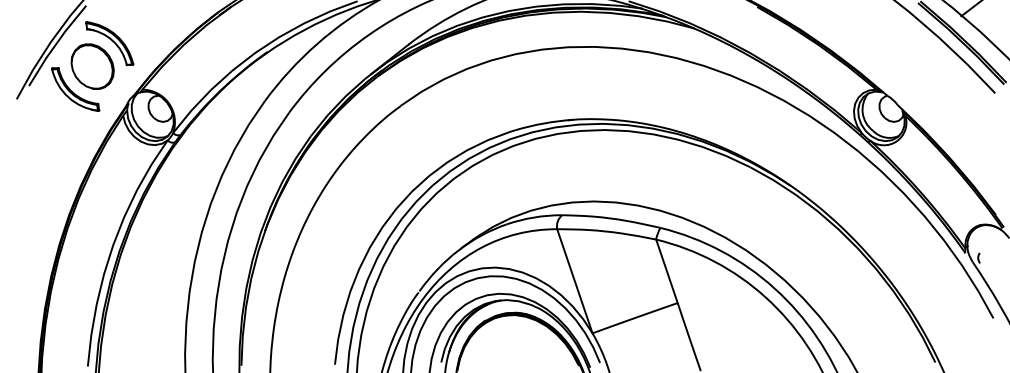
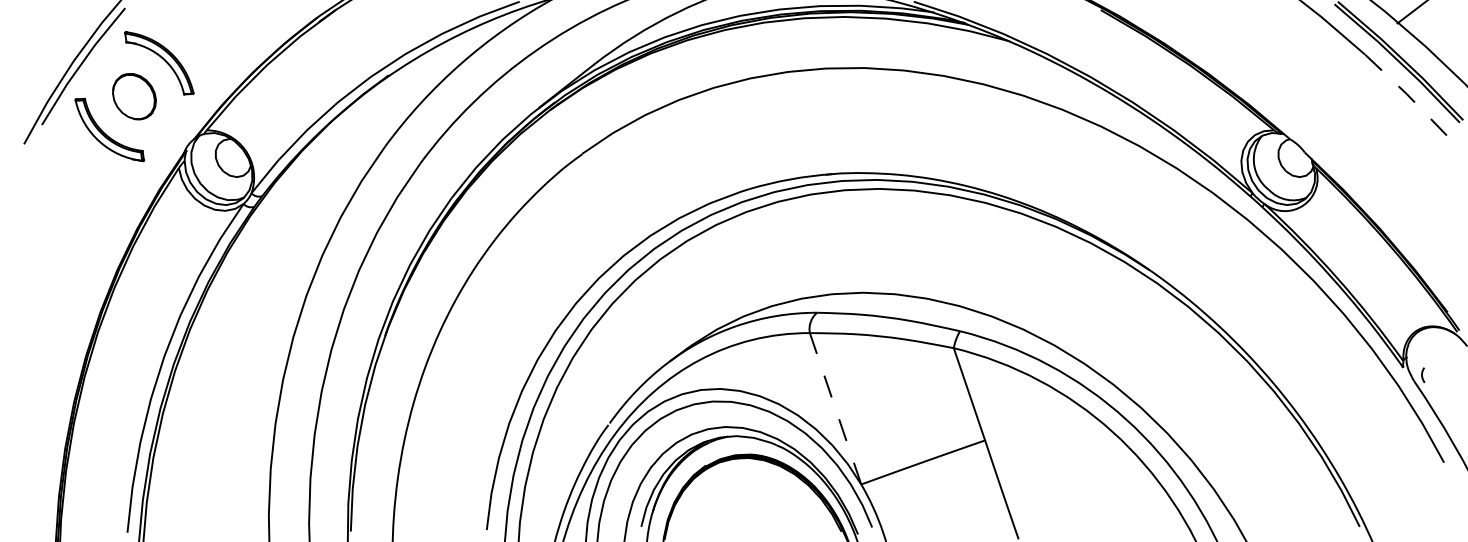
line: (967, 64) -> (1406, 93), solid -> dashed
part: (92, 66) -> (134, 96), size x0.7
line: (574, 281) -> (835, 409), solid -> dashed

